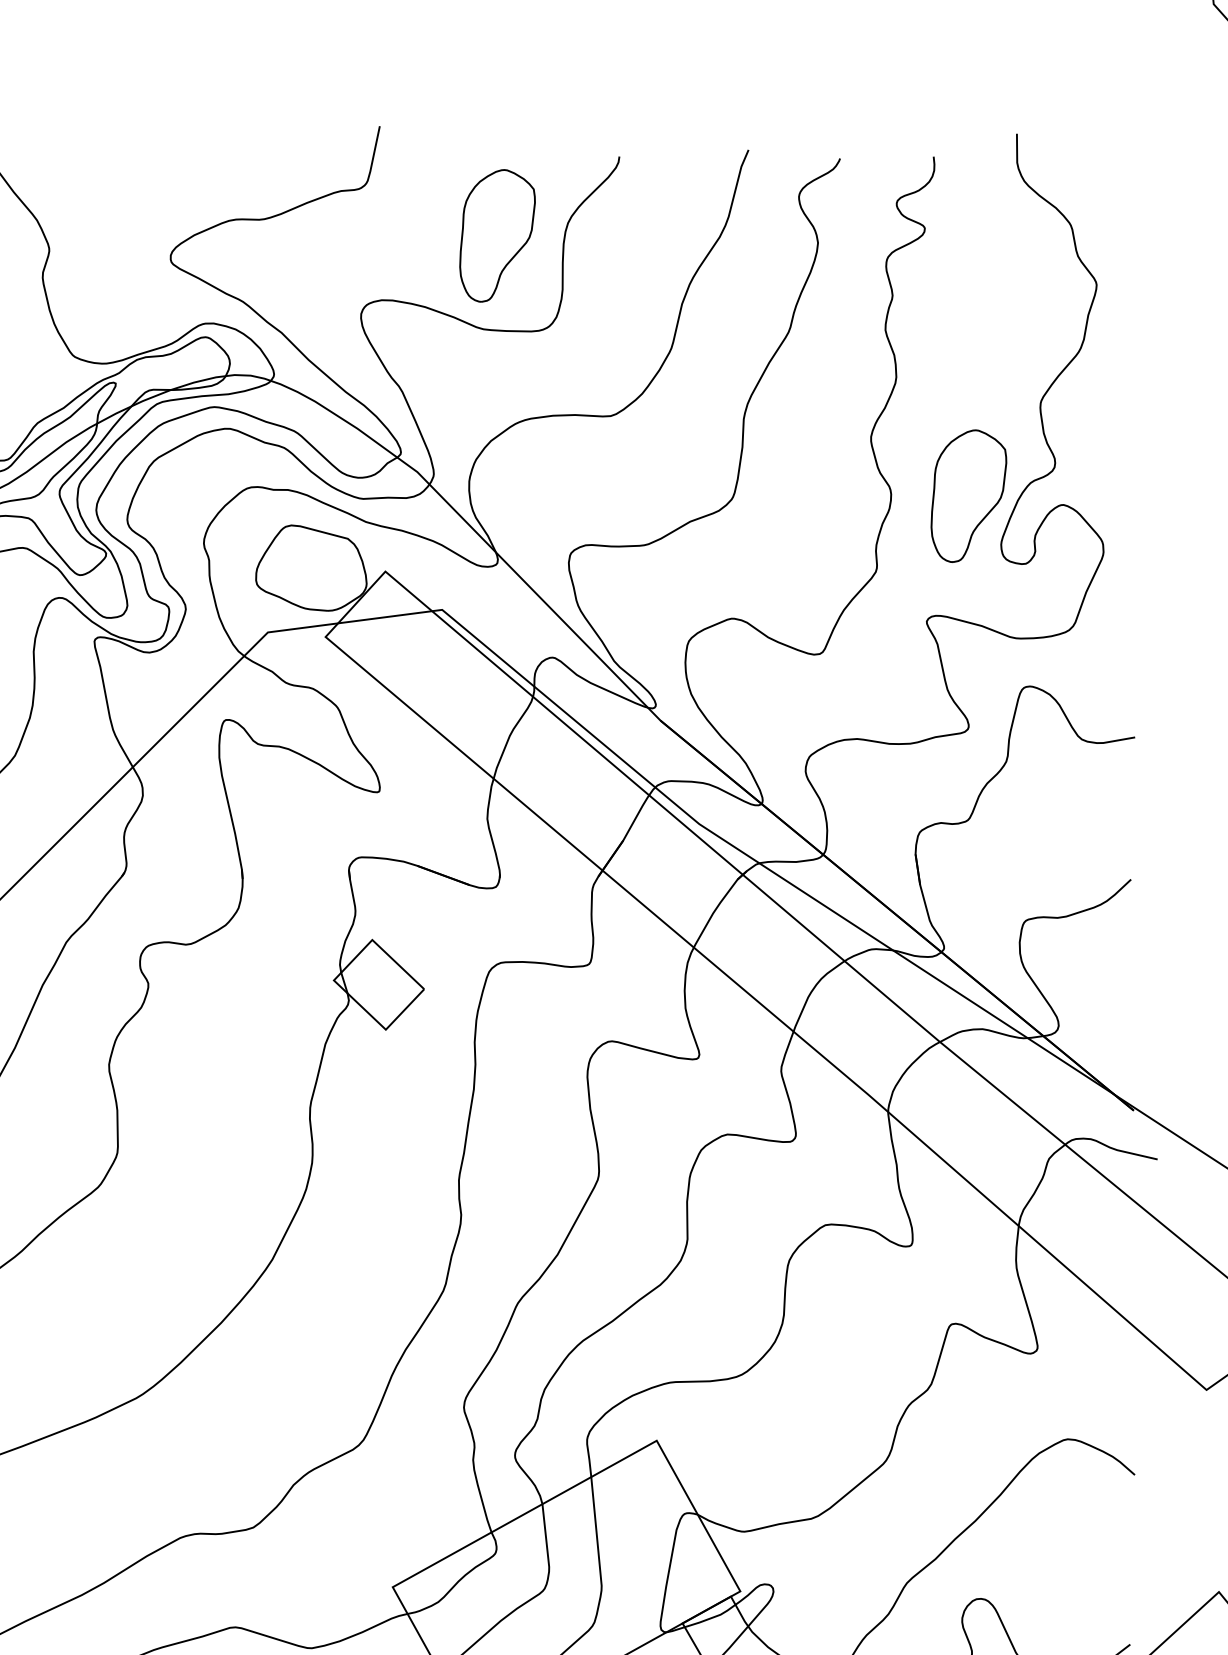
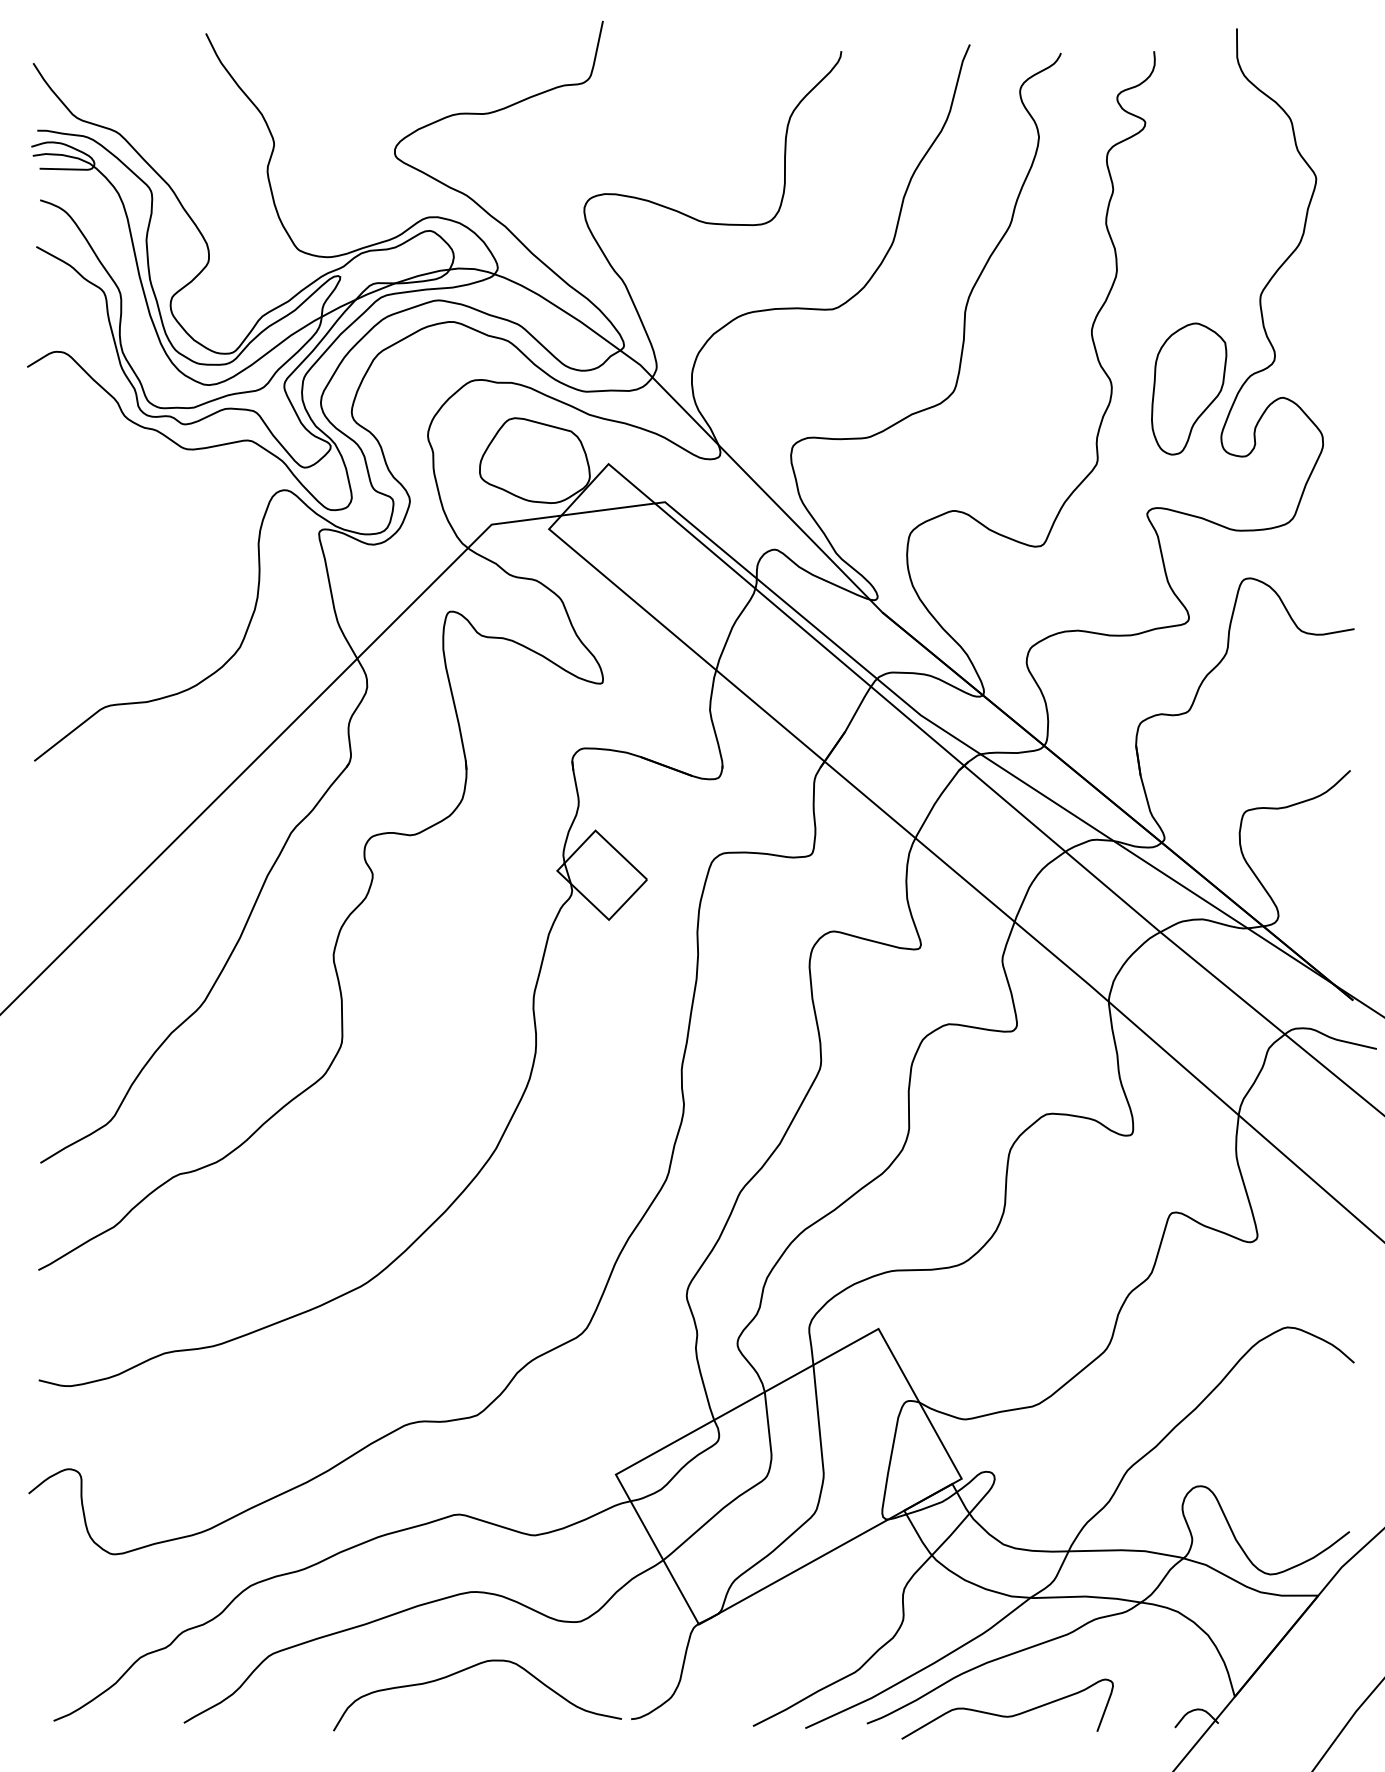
part: (497, 235) -> (720, 129), removed

